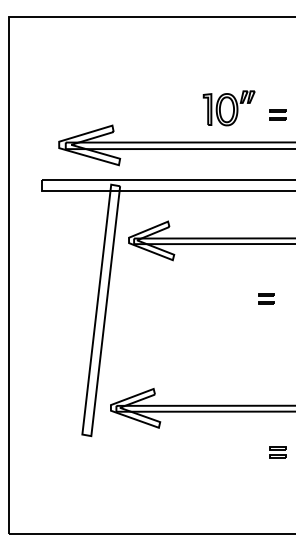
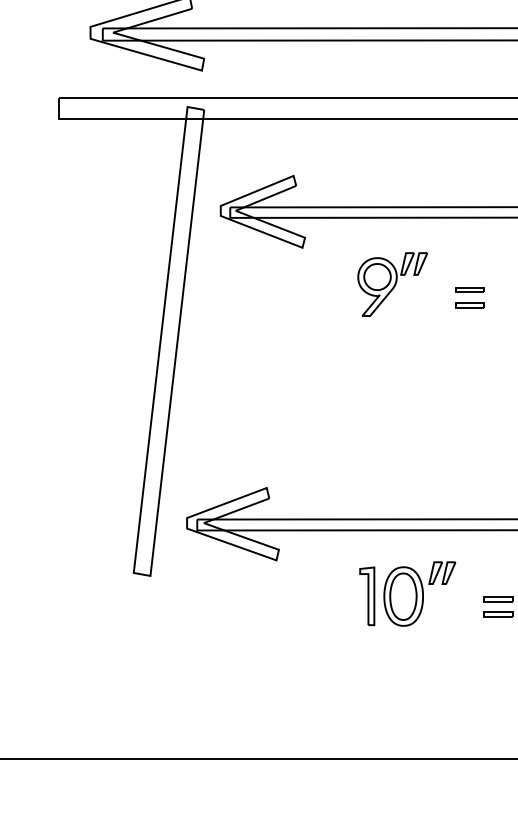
part: (220, 279) -> (391, 283), added
part: (266, 298) -> (469, 296), moved
part: (228, 445) -> (406, 593), added

